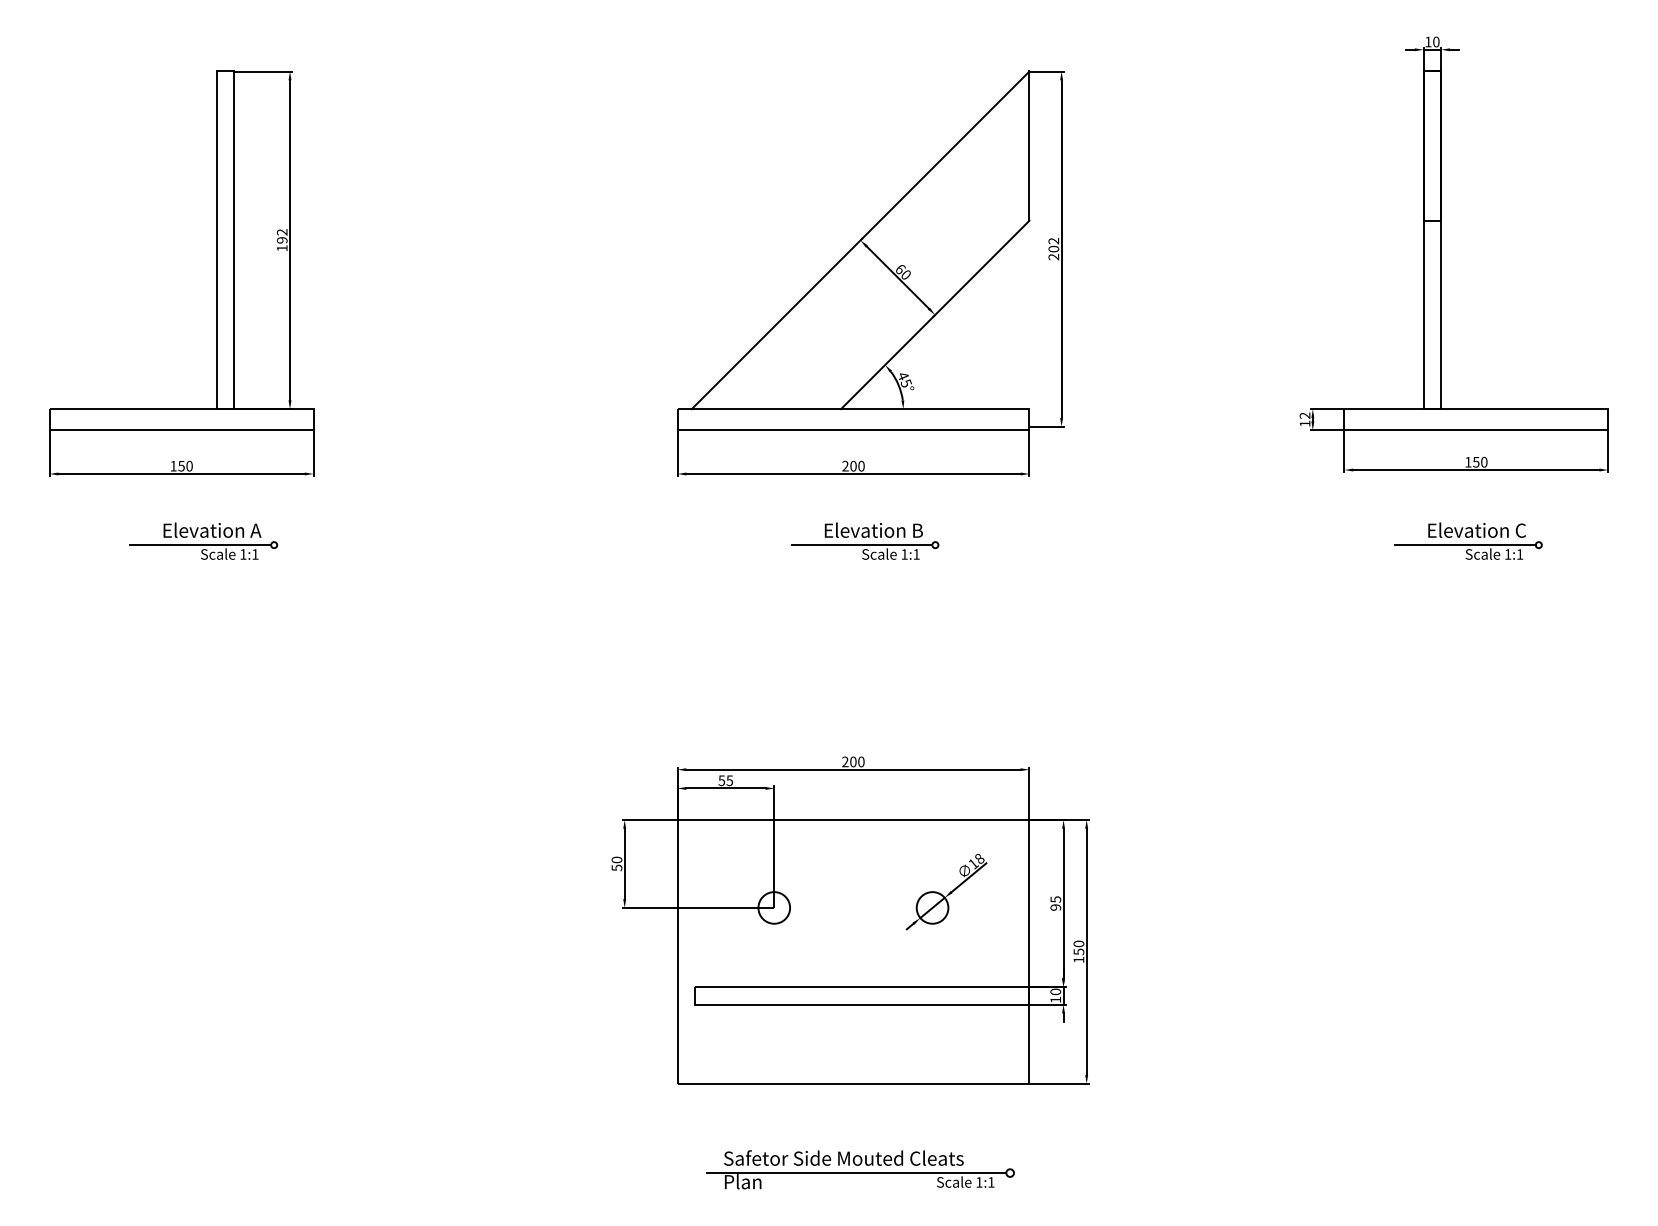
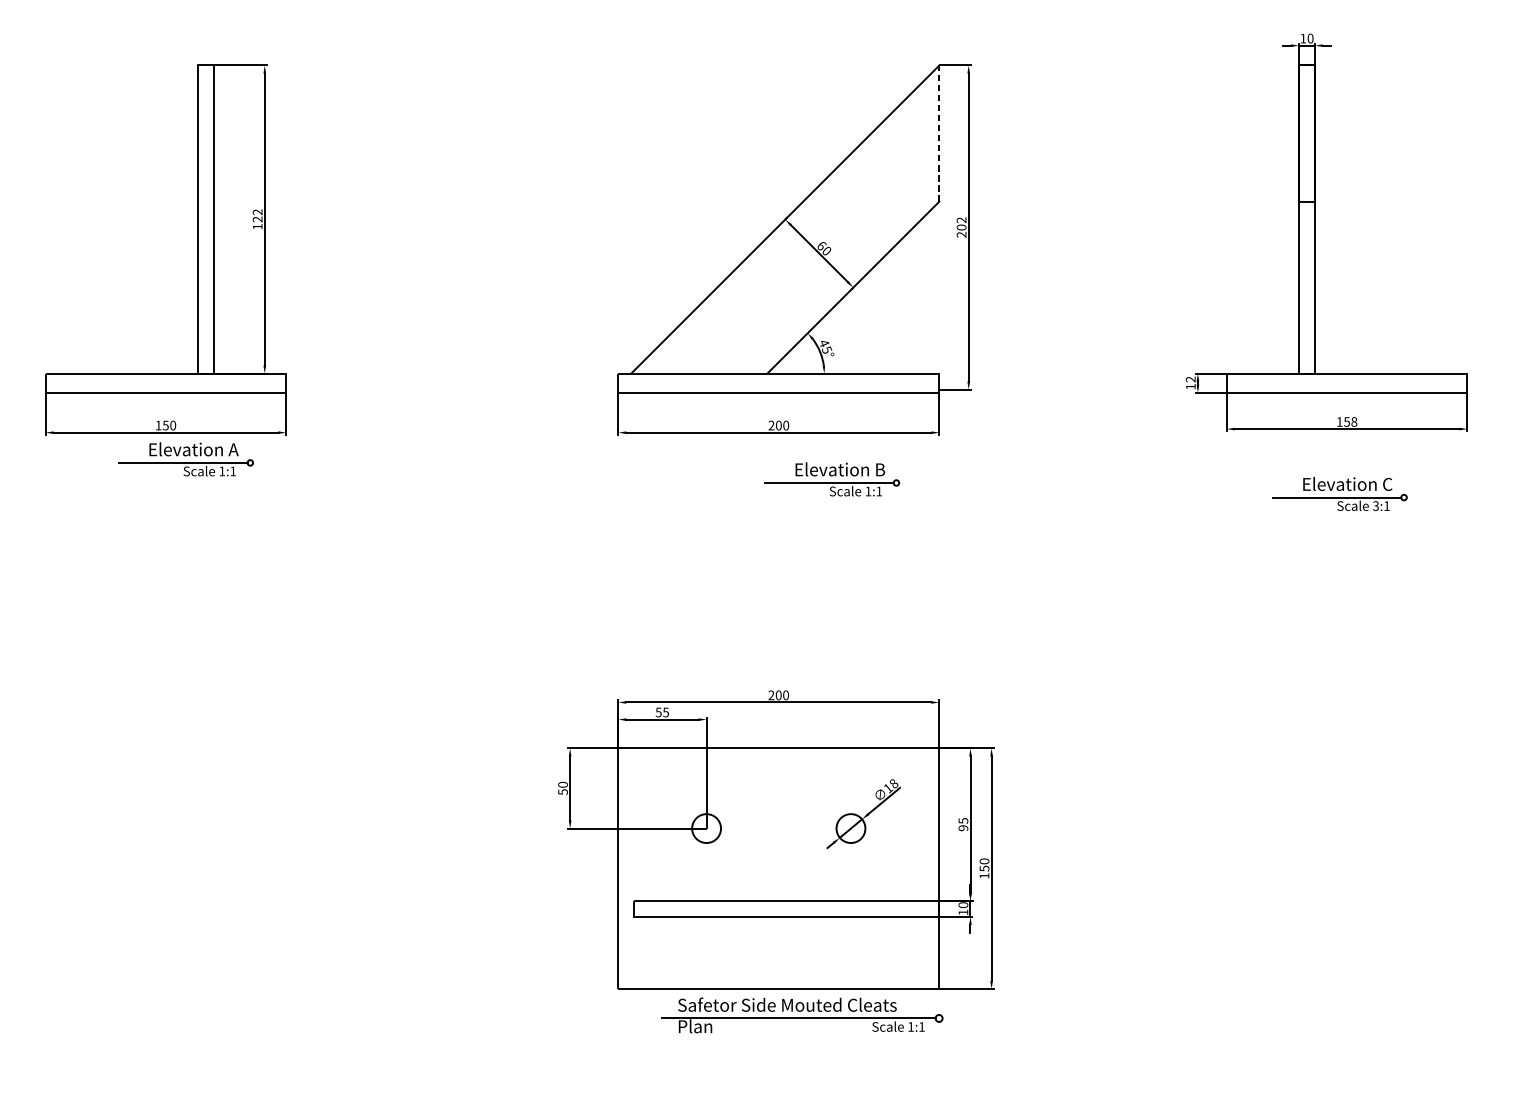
line: (1029, 146) -> (939, 133), solid -> dashed
text: (282, 240) -> (257, 219), 192 -> 122
text: (1484, 462) -> (1354, 422), 150 -> 158
part: (203, 540) -> (185, 458), moved
part: (865, 540) -> (832, 478), moved
text: (1507, 554) -> (1375, 506), 1:1 -> 3:1
part: (860, 1169) -> (802, 1015), moved

